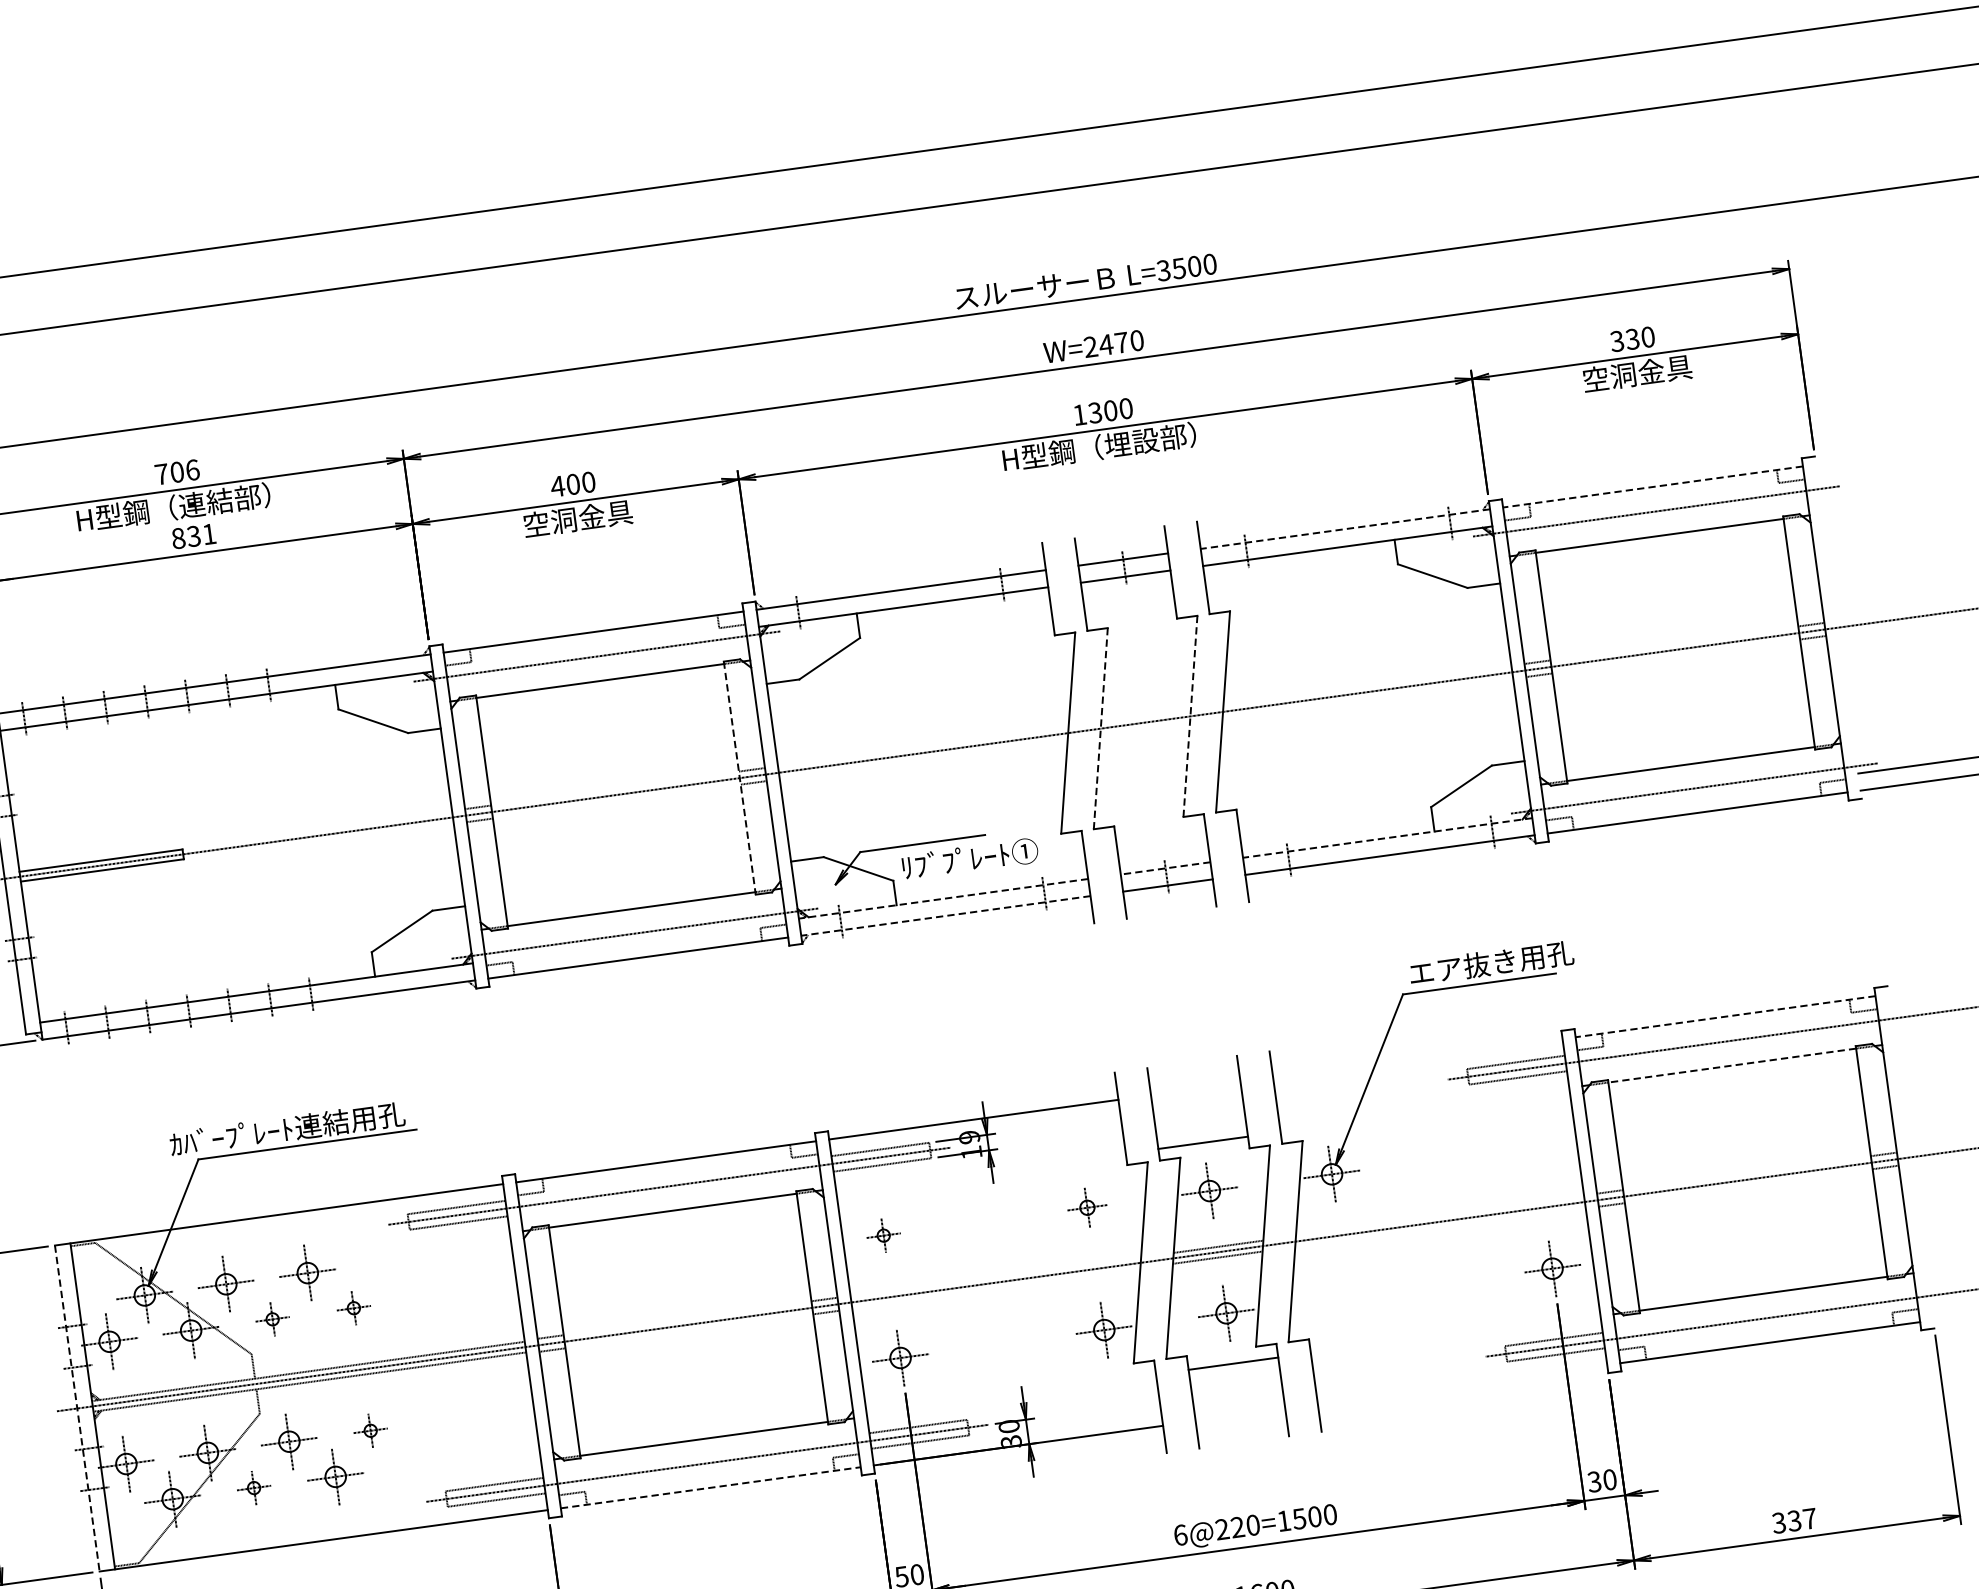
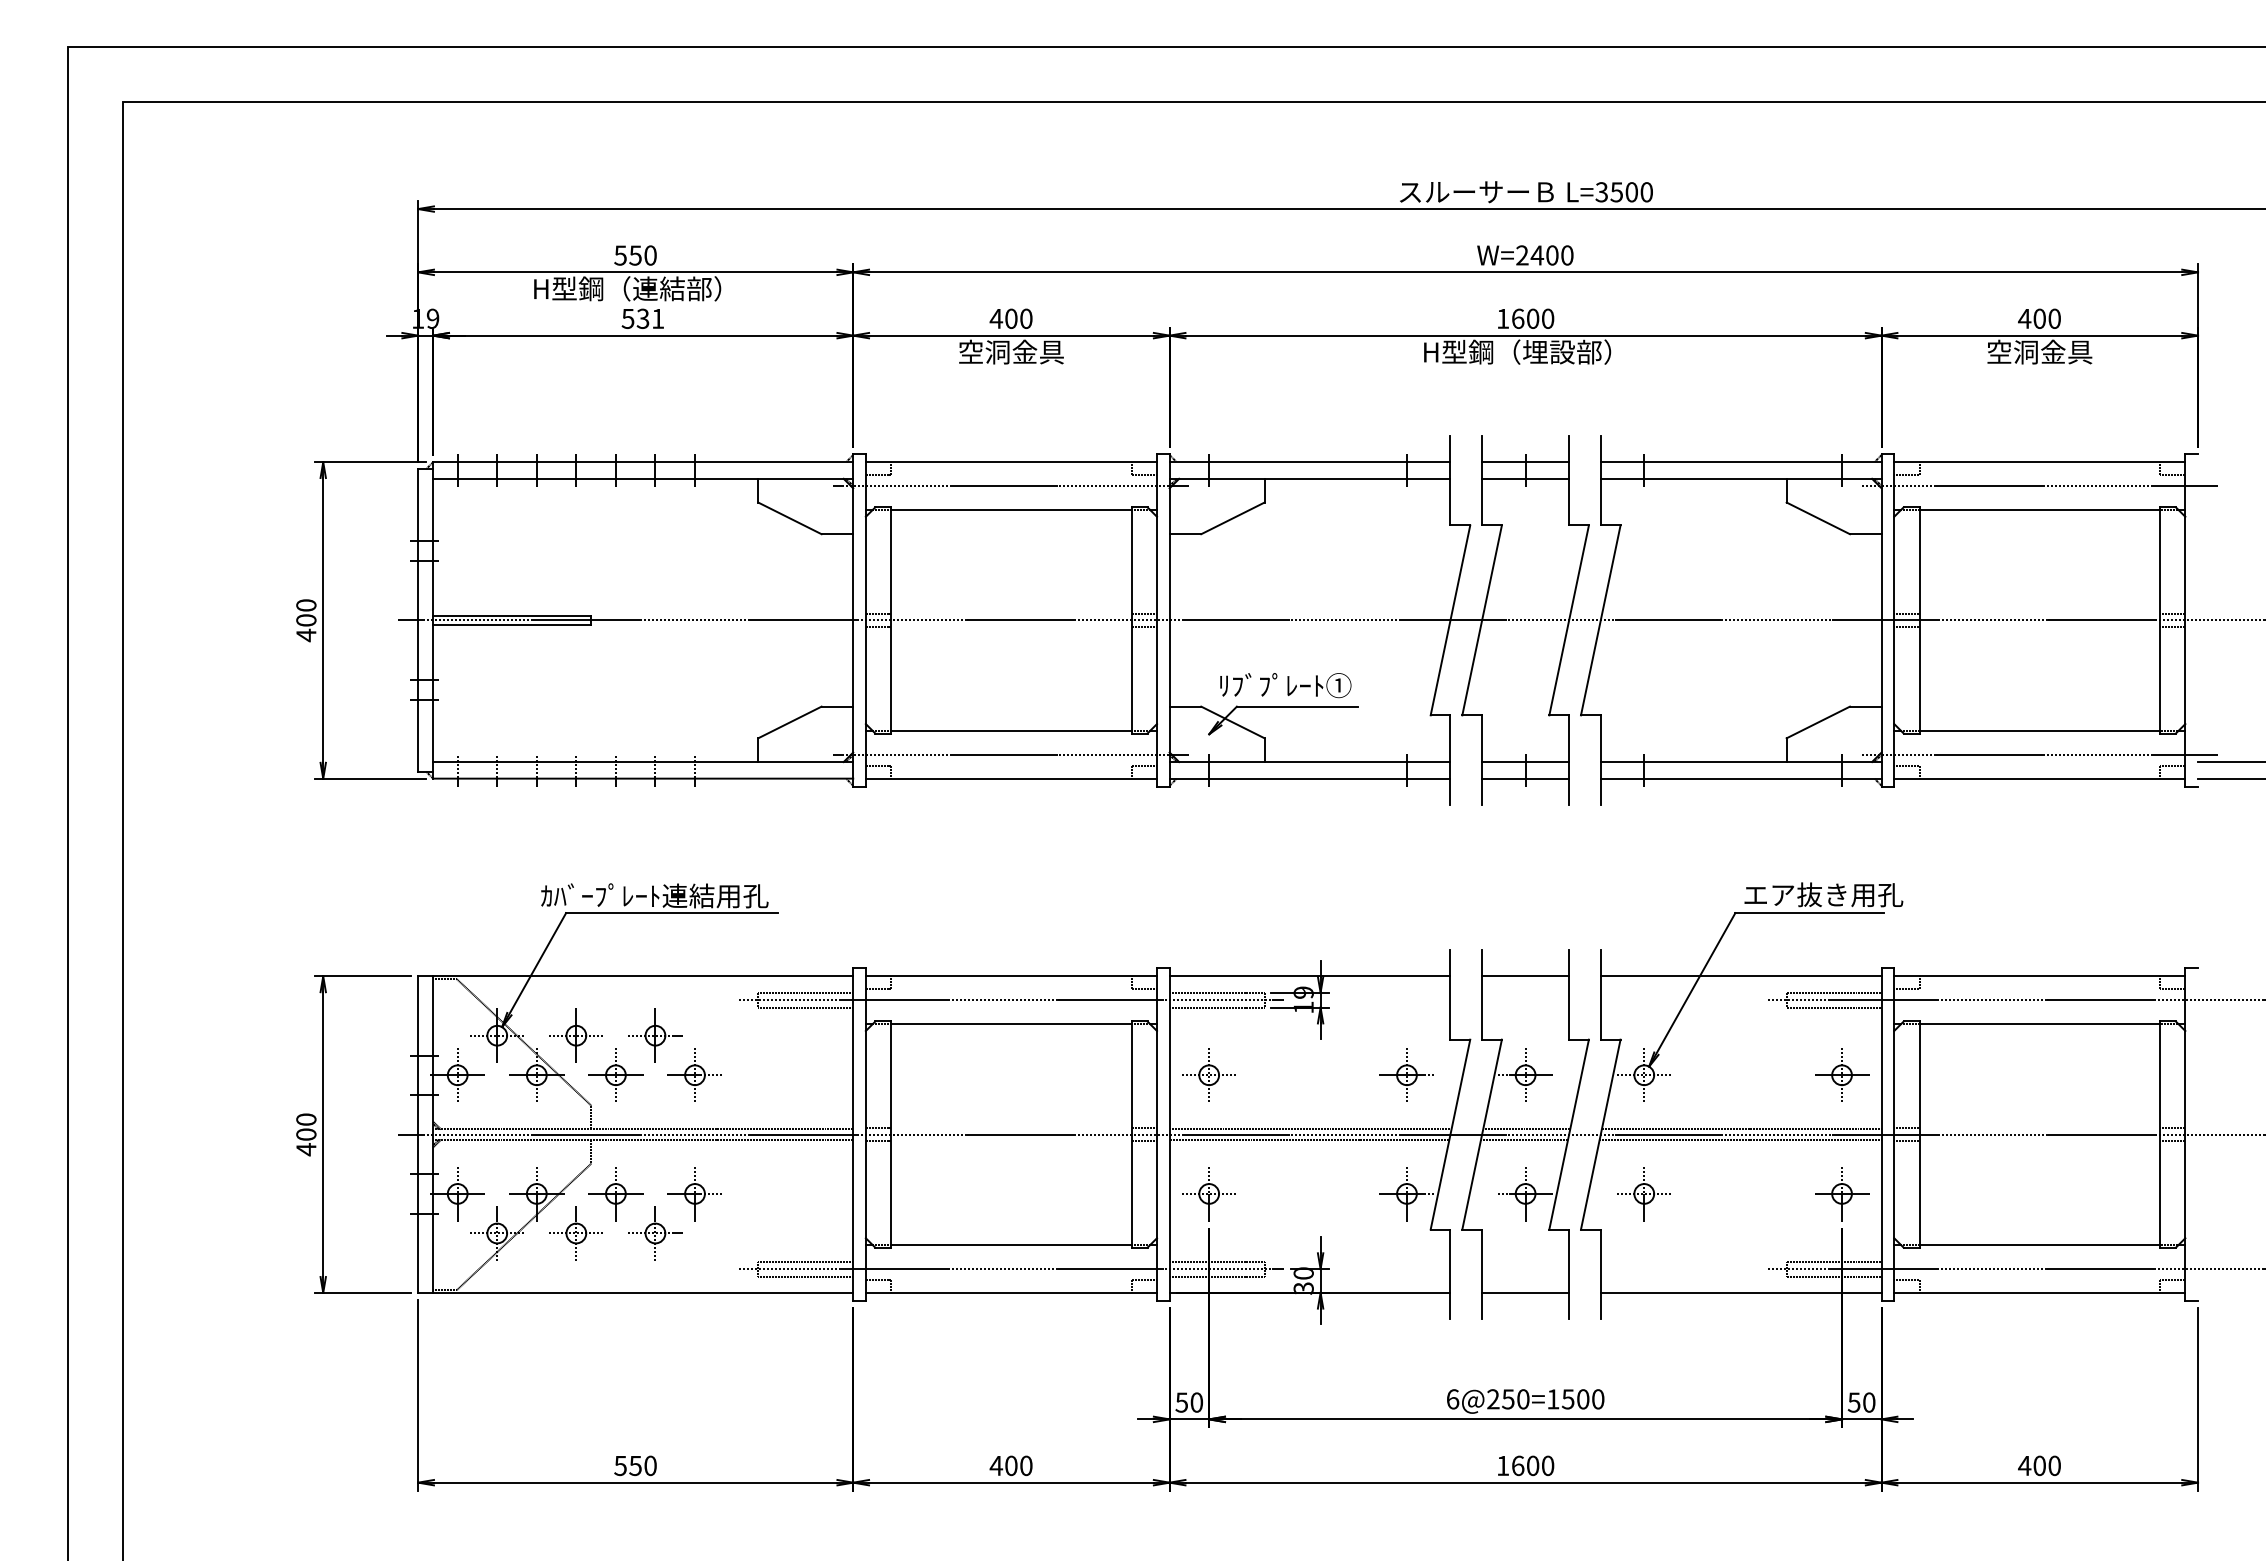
text: (1624, 340) -> (2031, 318), 330 -> 400
text: (1121, 342) -> (1552, 255), W=2470 -> W=2400
text: (1094, 412) -> (1517, 318), 1300 -> 1600
text: (177, 472) -> (635, 255), 706 -> 550
line: (1652, 487) -> (2039, 462), dashed -> solid
line: (1344, 529) -> (1740, 462), dashed -> solid
text: (177, 538) -> (627, 318), 831 -> 531
line: (1190, 716) -> (1569, 620), dashed -> solid
line: (1101, 728) -> (1482, 620), dashed -> solid
line: (739, 778) -> (1131, 620), dashed -> solid
line: (1387, 838) -> (1740, 762), dashed -> solid
text: (970, 858) -> (1285, 685), moved
line: (1165, 868) -> (1525, 762), dashed -> solid
line: (943, 899) -> (1309, 762), dashed -> solid
line: (945, 915) -> (1309, 778), dashed -> solid
line: (1725, 1016) -> (2039, 976), dashed -> solid
line: (1417, 1059) -> (1740, 976), added
line: (1731, 1065) -> (2039, 1023), dashed -> solid
line: (1203, 1142) -> (1525, 976), moved
part: (1536, 1145) -> (1842, 1074), added
part: (1086, 1207) -> (1406, 1074), size x1.43
line: (1439, 1216) -> (1741, 1129), added
line: (1440, 1226) -> (1740, 1139), added
part: (883, 1235) -> (1208, 1074), size x1.67
line: (995, 1277) -> (1310, 1129), added
line: (996, 1287) -> (1309, 1139), added
part: (1348, 1297) -> (1643, 1194), added
part: (353, 1307) -> (694, 1074), size x1.67
part: (272, 1318) -> (615, 1074), size x1.67
line: (1233, 1363) -> (1525, 1292), moved
line: (1461, 1384) -> (1740, 1292), added
line: (77, 1409) -> (418, 1135), dashed -> solid
part: (370, 1431) -> (694, 1194), size x1.67
text: (1594, 1481) -> (1854, 1402), 30 -> 50
line: (710, 1487) -> (1011, 1292), dashed -> solid
part: (253, 1488) -> (575, 1233), size x1.67
text: (1794, 1520) -> (2039, 1465), 337 -> 400
text: (1237, 1527) -> (1508, 1399), 6@220=1500 -> 6@250=1500

